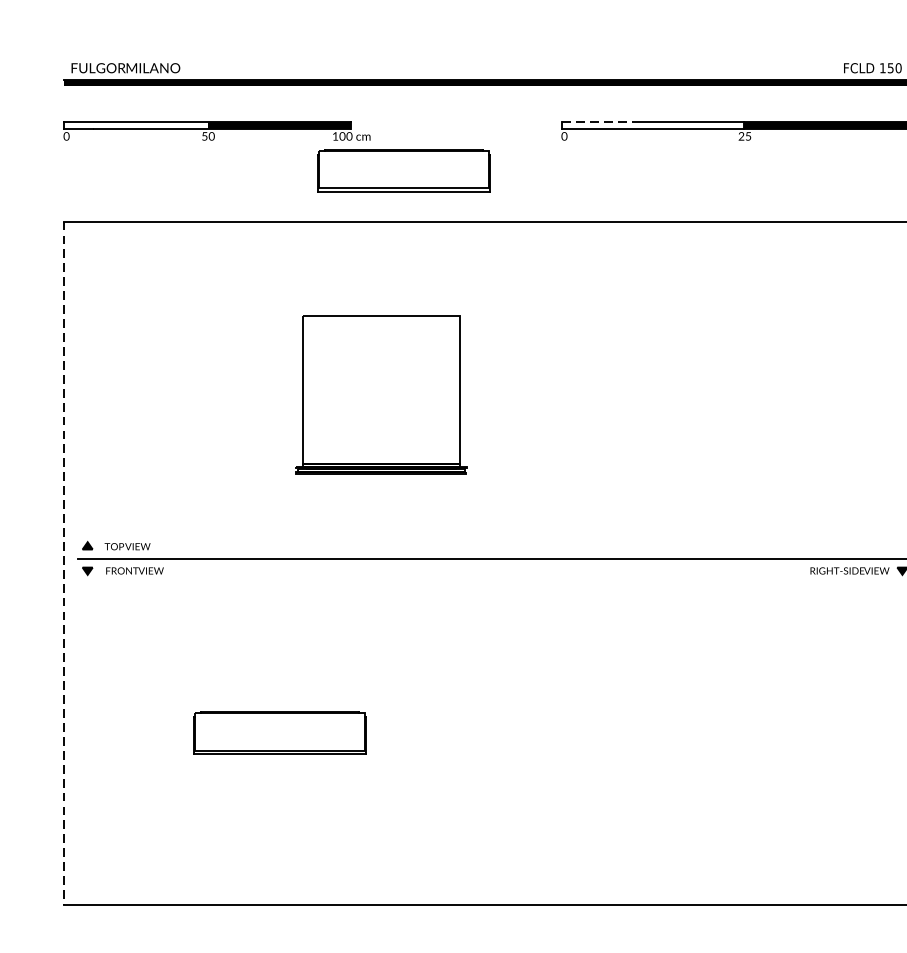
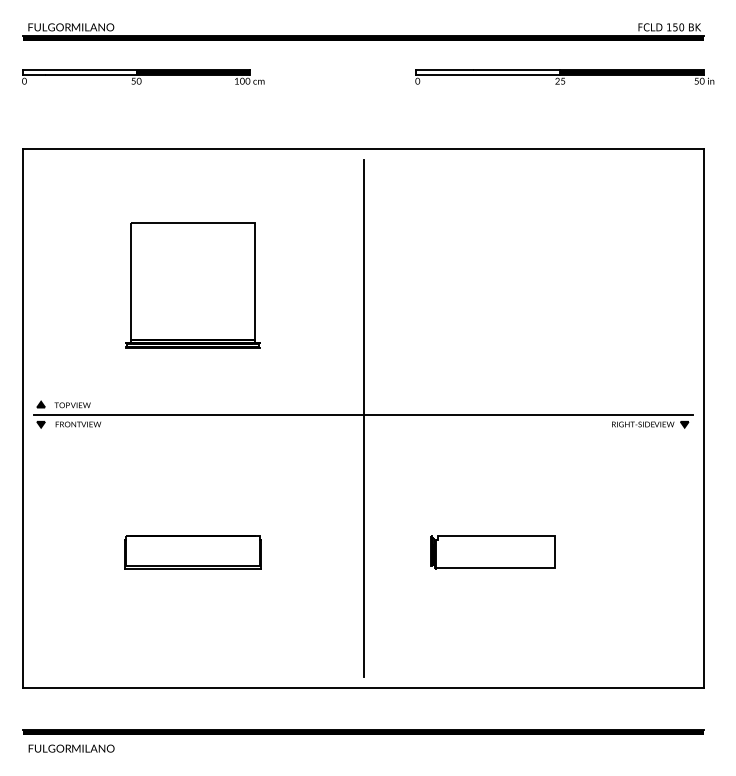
line: (598, 122) -> (444, 70), dashed -> solid
part: (403, 170) -> (290, 108), removed
part: (380, 394) -> (192, 285), moved
line: (495, 562) -> (363, 417), added
line: (64, 563) -> (22, 418), dashed -> solid
part: (659, 733) -> (492, 552), added

